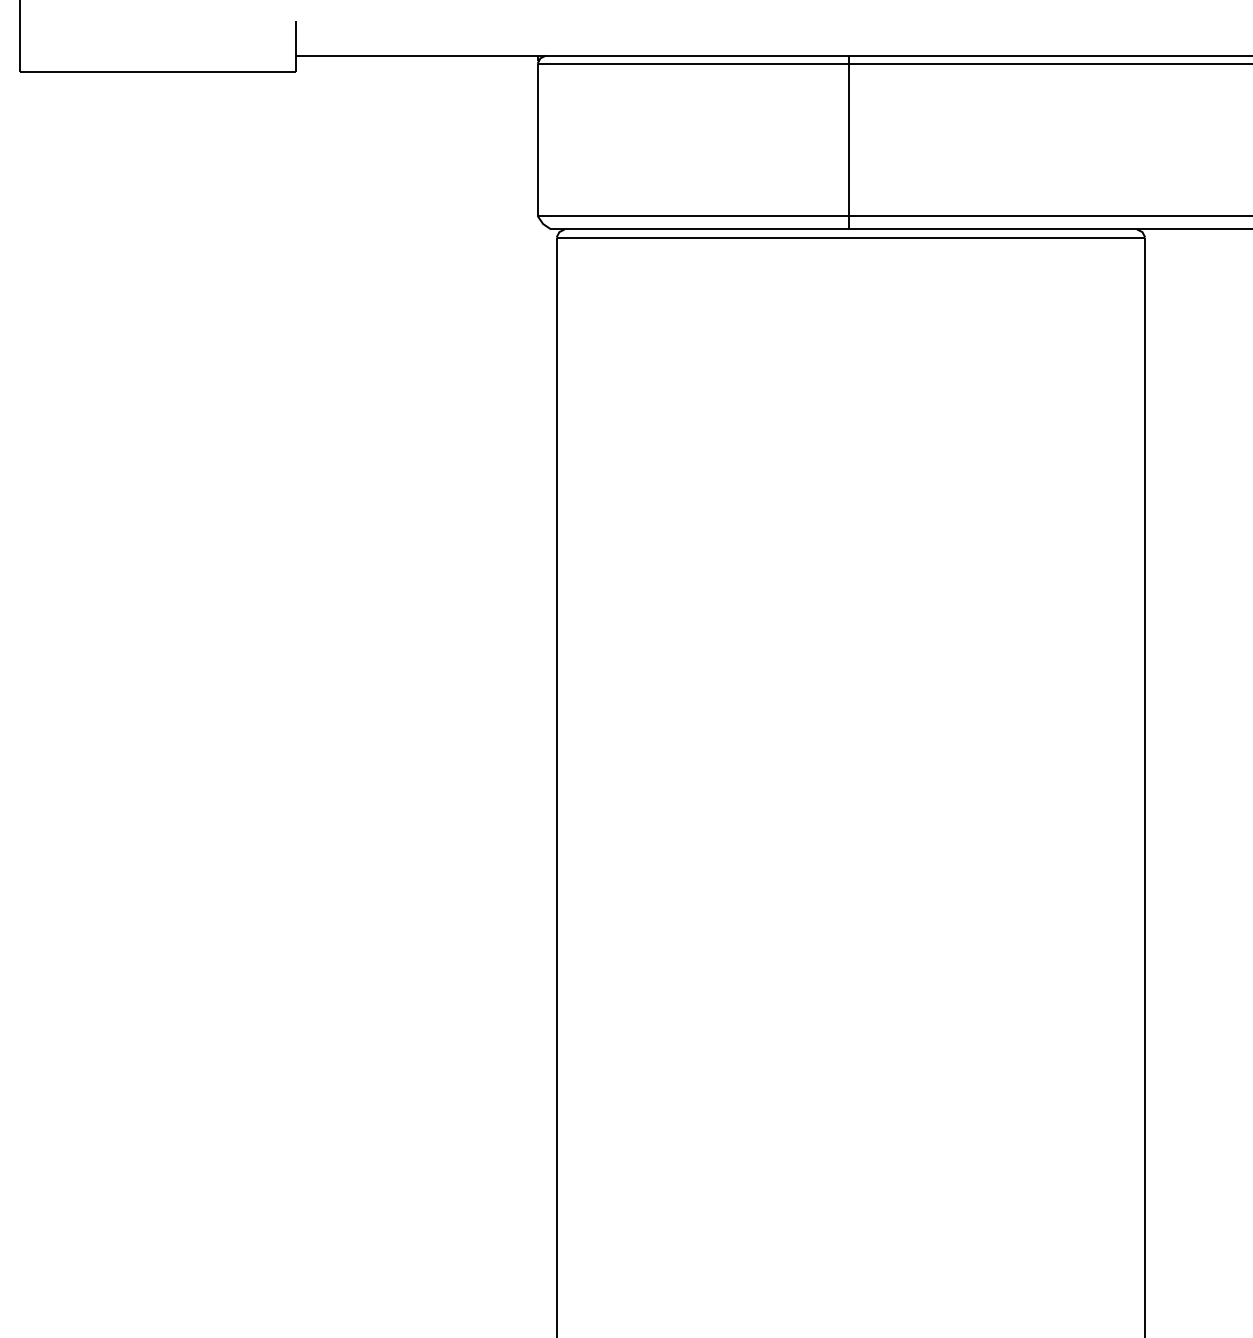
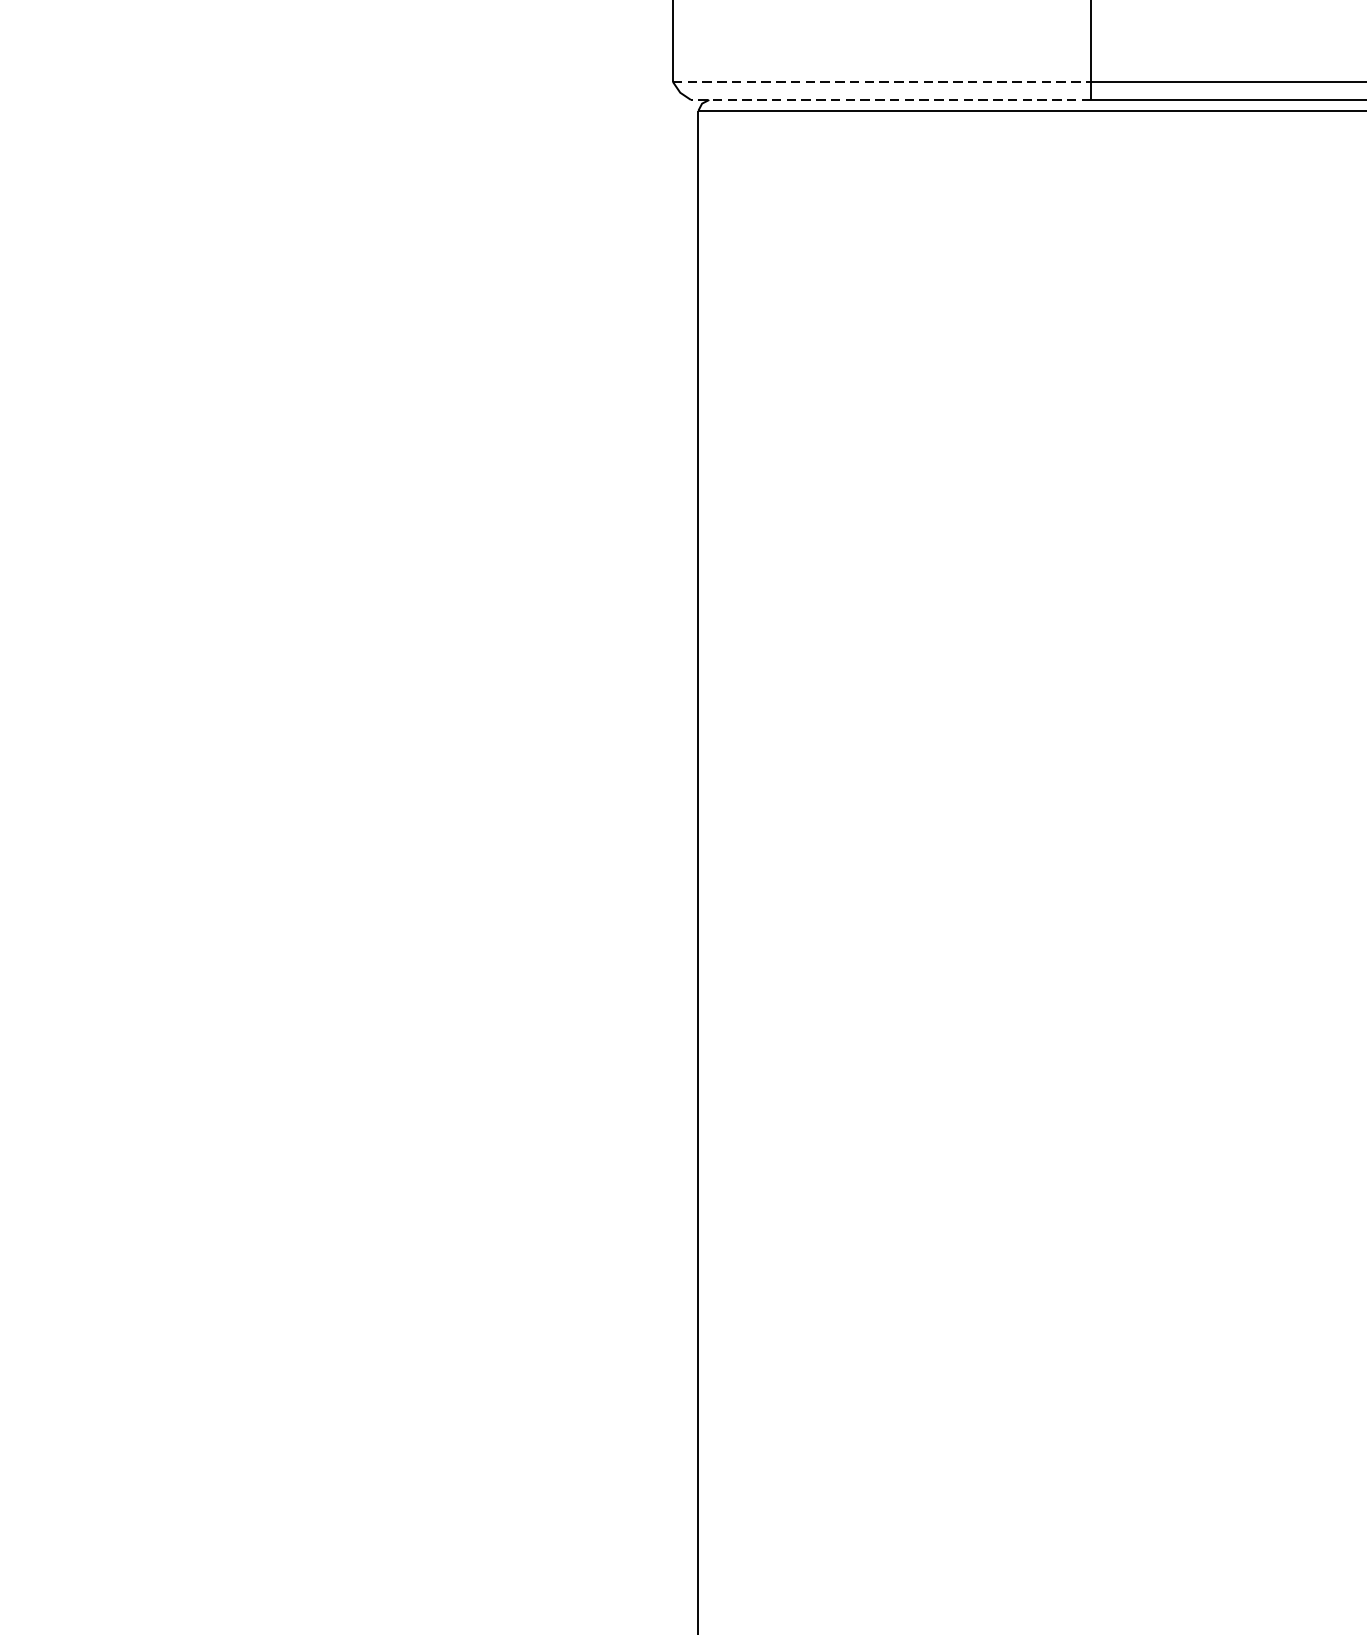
line: (693, 215) -> (881, 81), solid -> dashed
line: (699, 229) -> (890, 100), solid -> dashed

